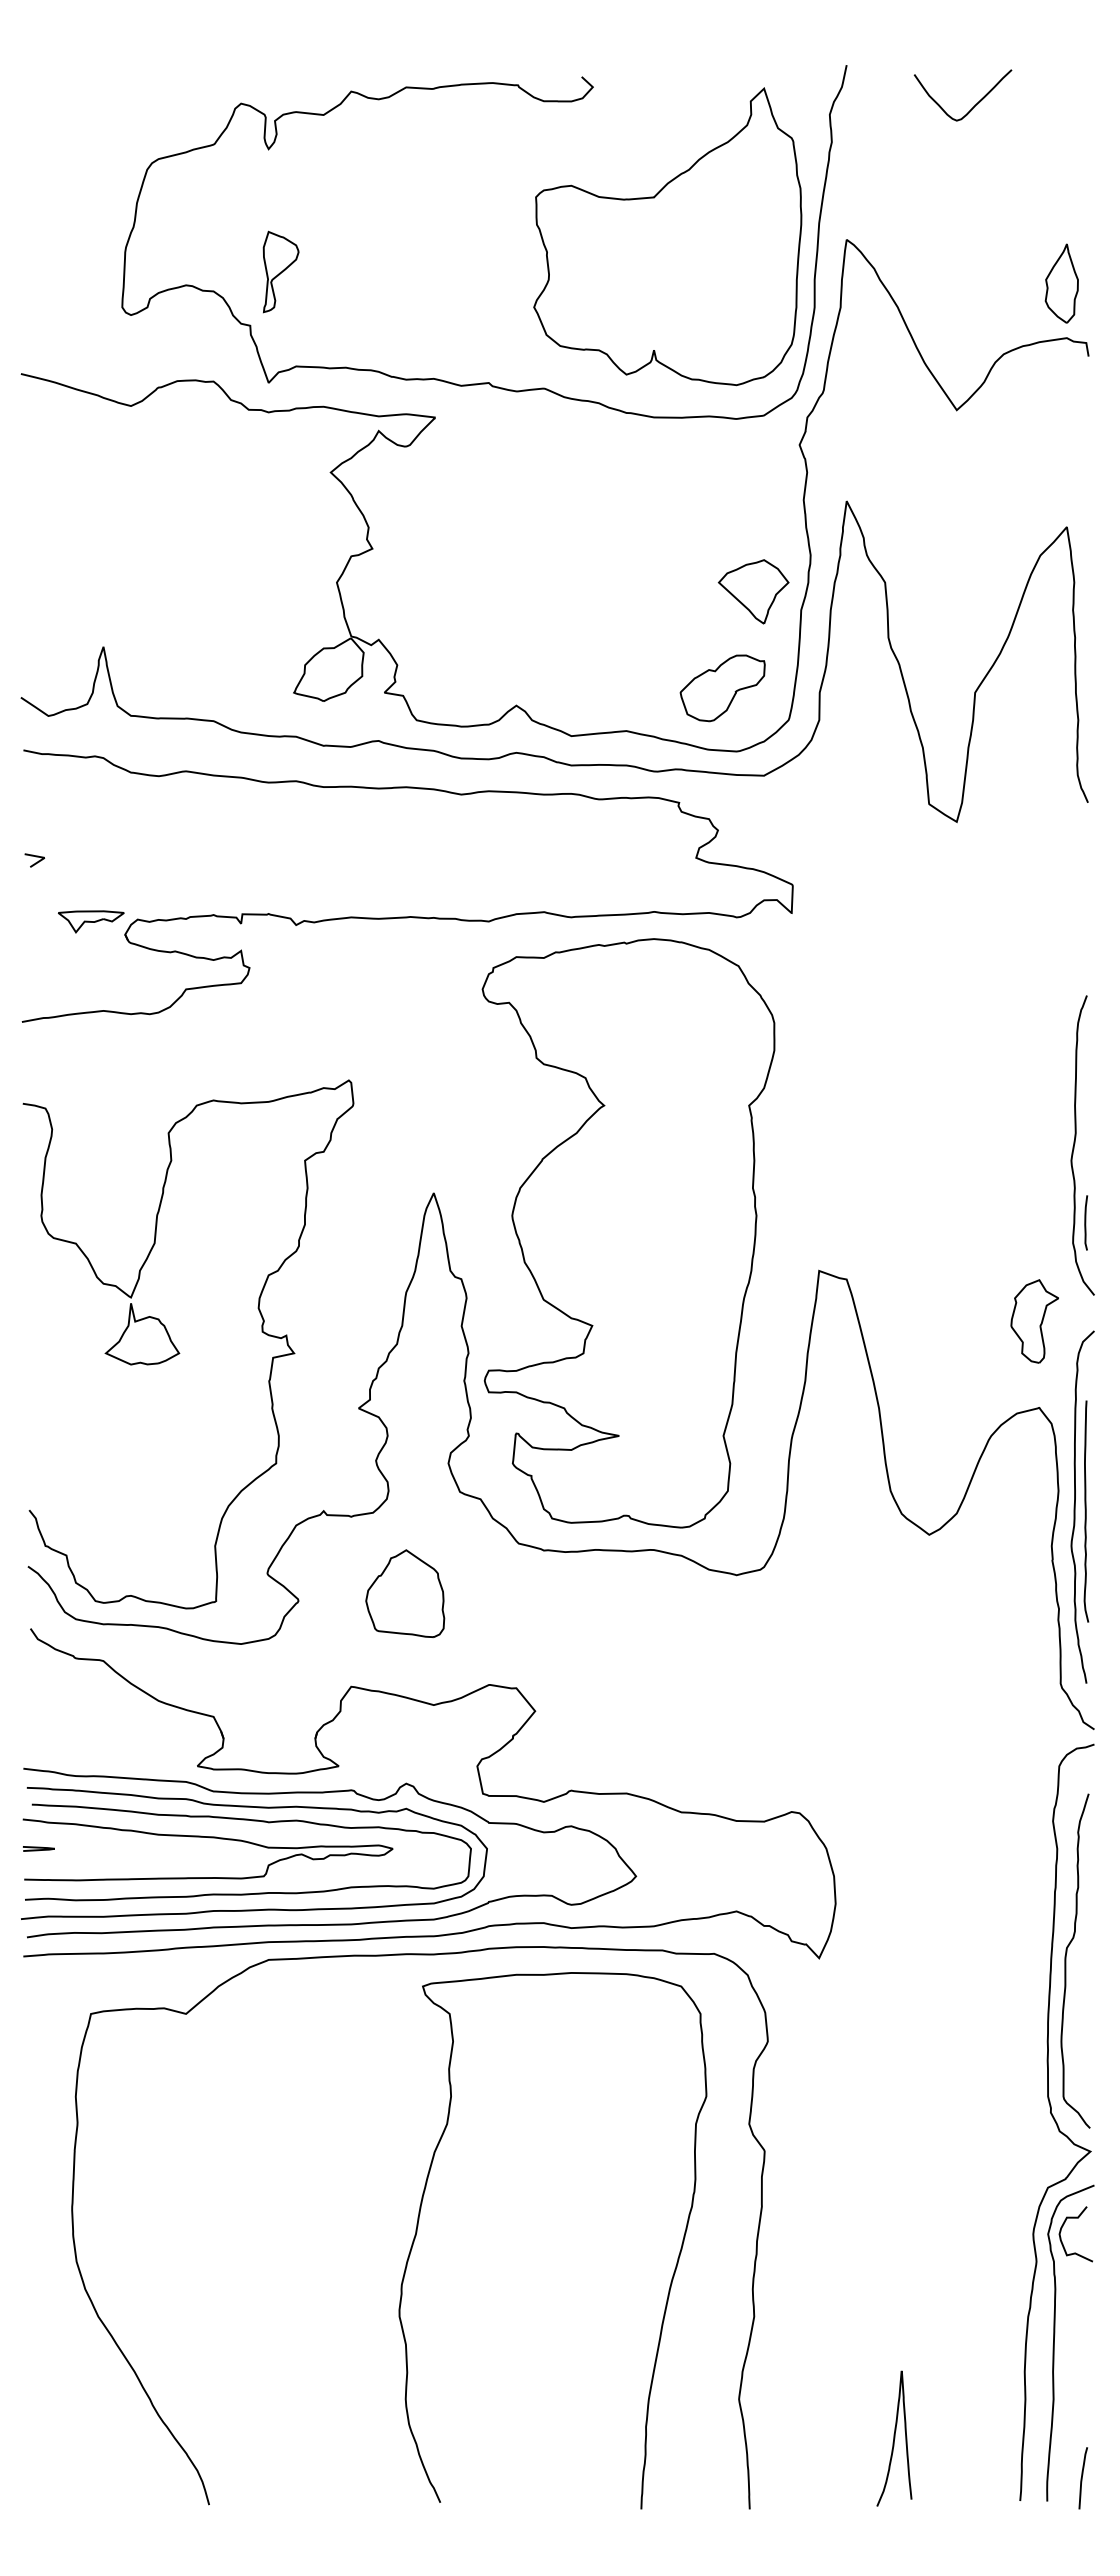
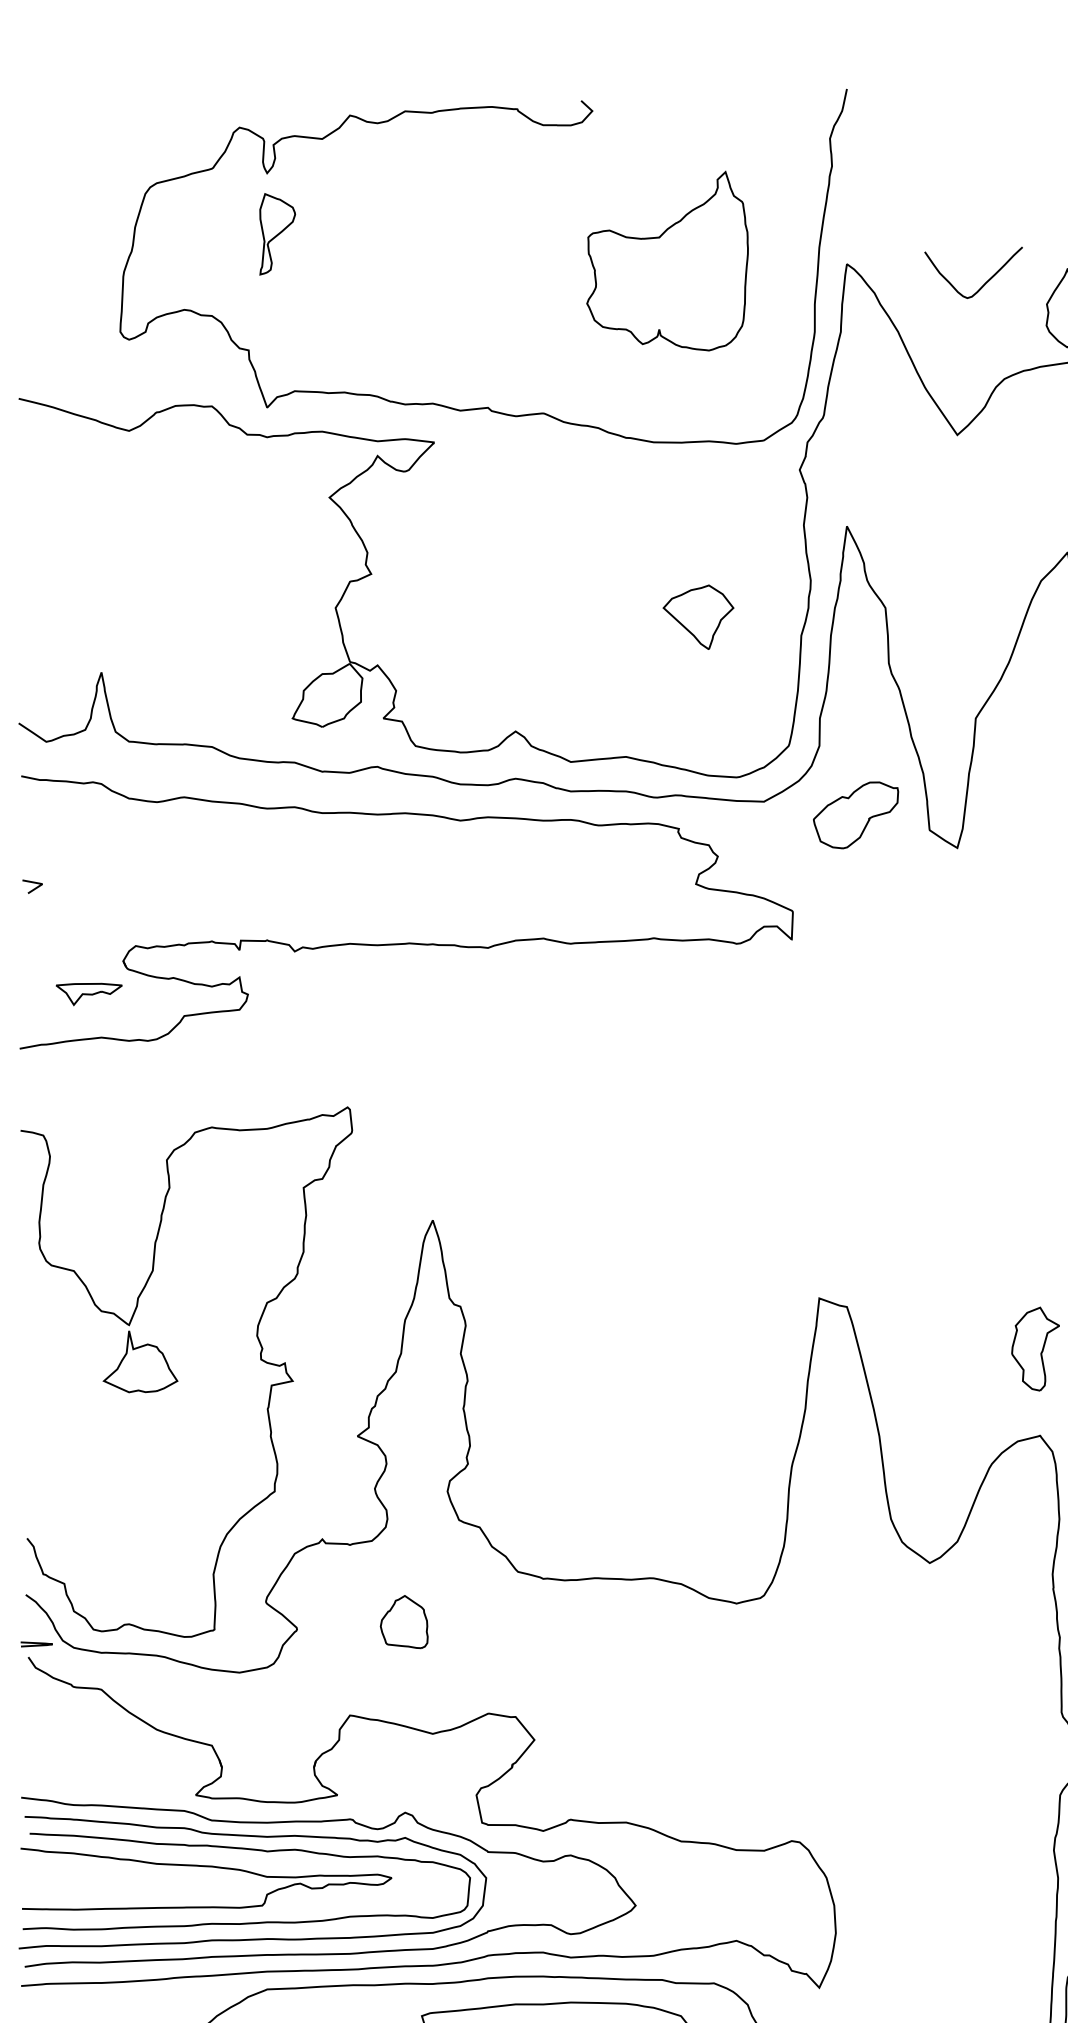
curve: (973, 106) -> (984, 283), moved
part: (667, 236) -> (667, 260), size x0.6
part: (280, 271) -> (277, 233), moved
part: (753, 591) -> (698, 616), moved
part: (722, 688) -> (855, 815), moved
part: (91, 921) -> (89, 994), moved
part: (628, 1233) -> (628, 1260), removed
part: (405, 1593) -> (404, 1621), size x0.6
curve: (38, 1848) -> (36, 1644), moved

